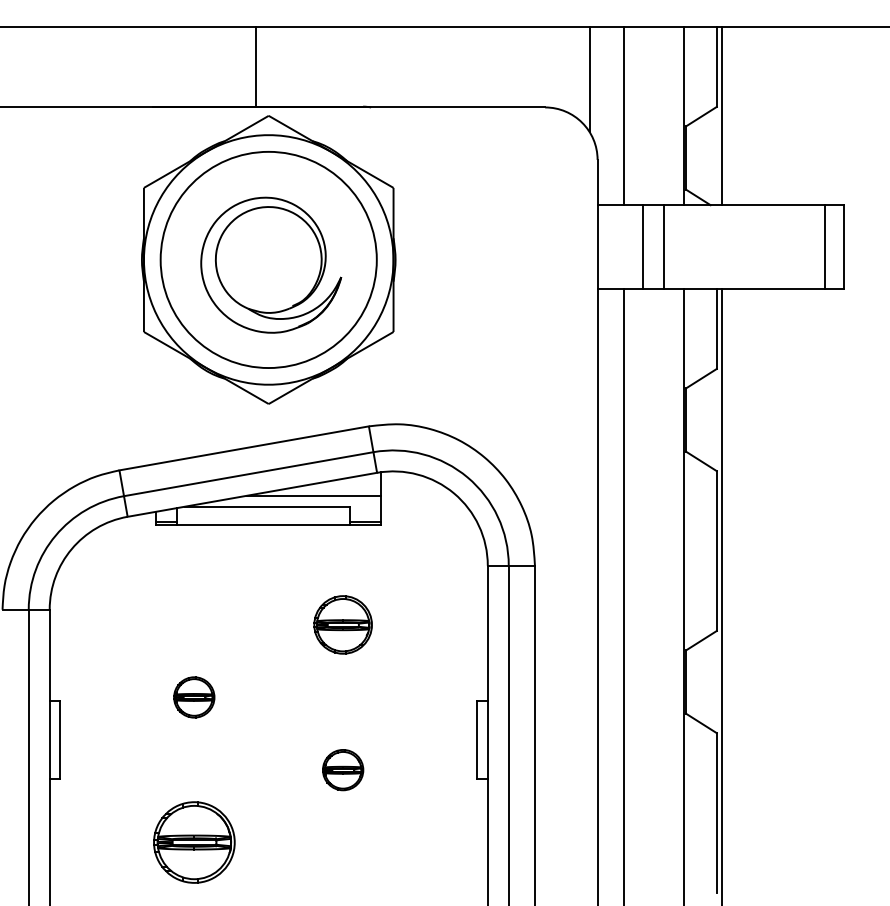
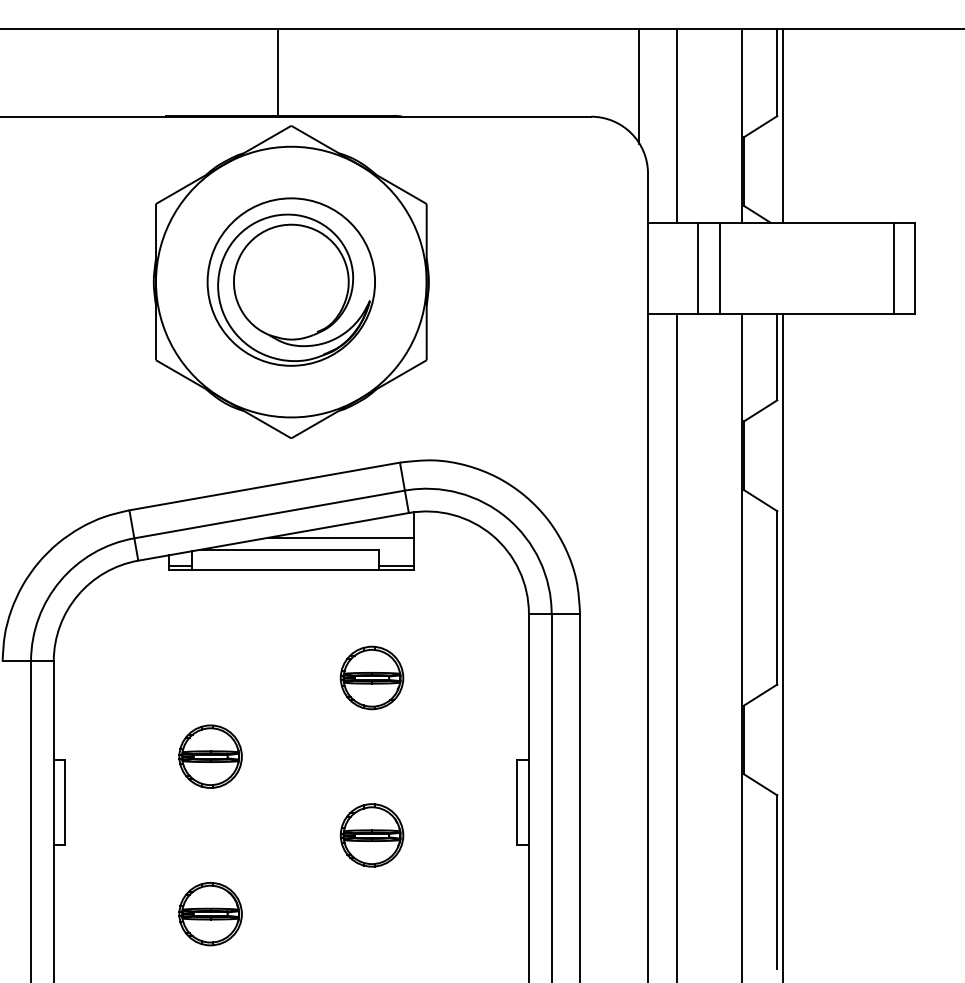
circle: (268, 259) -> (291, 281), size x0.71
part: (194, 697) -> (210, 756), size x1.43
part: (342, 770) -> (371, 835), size x1.43
part: (194, 843) -> (210, 914), size x0.71

